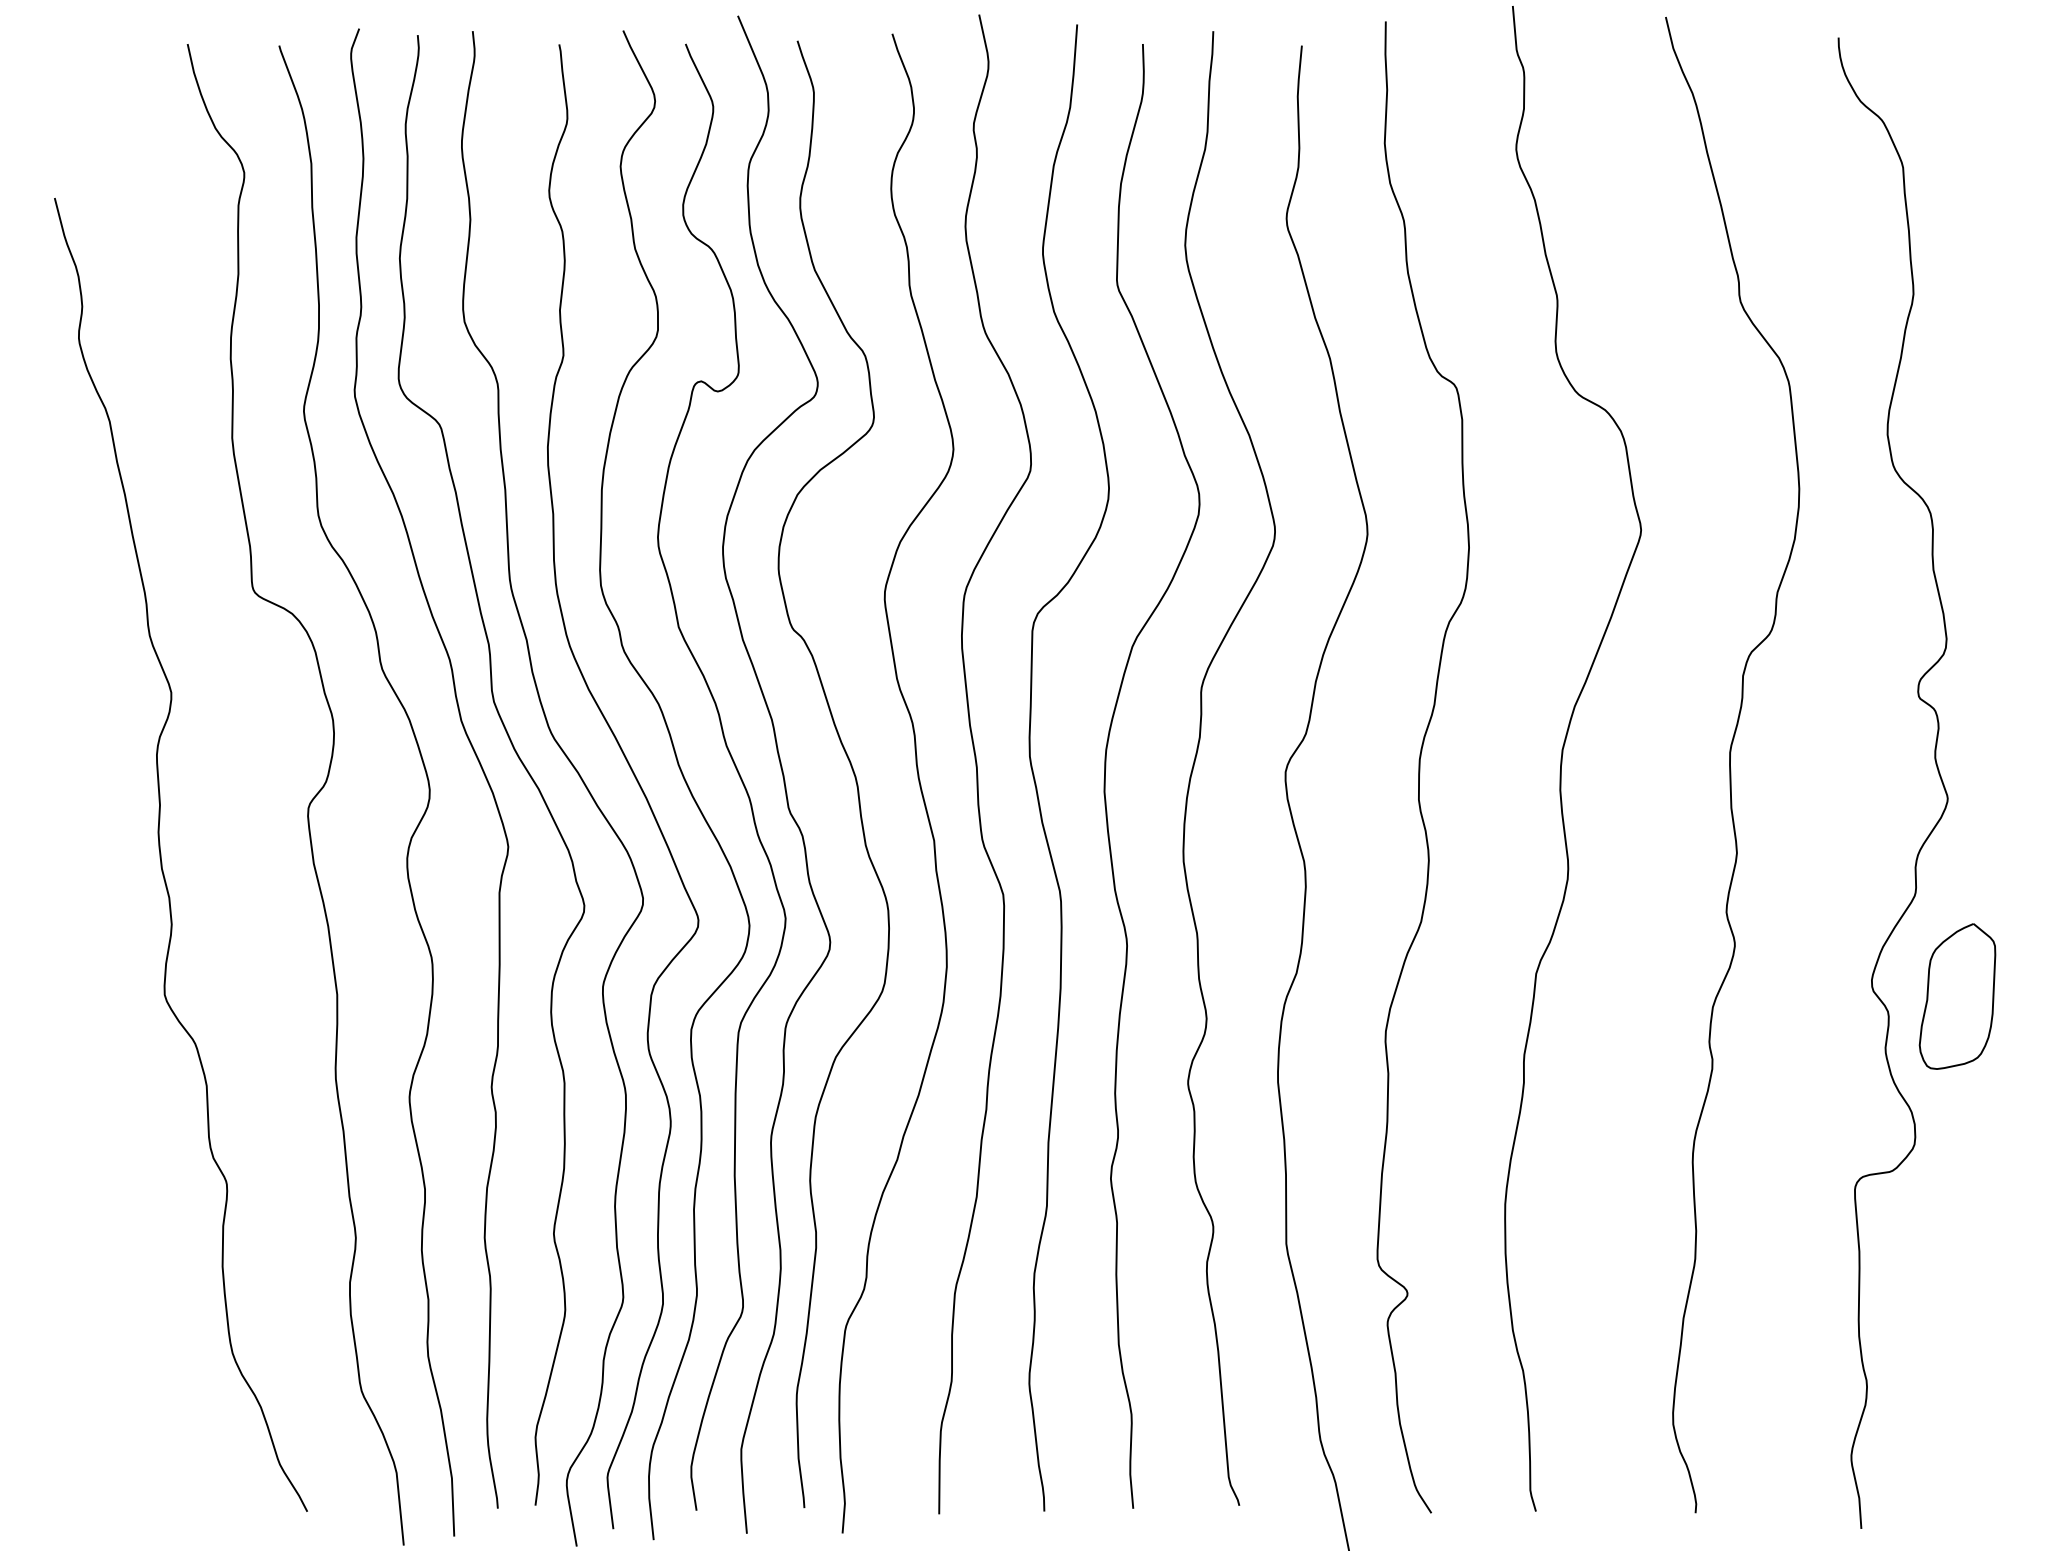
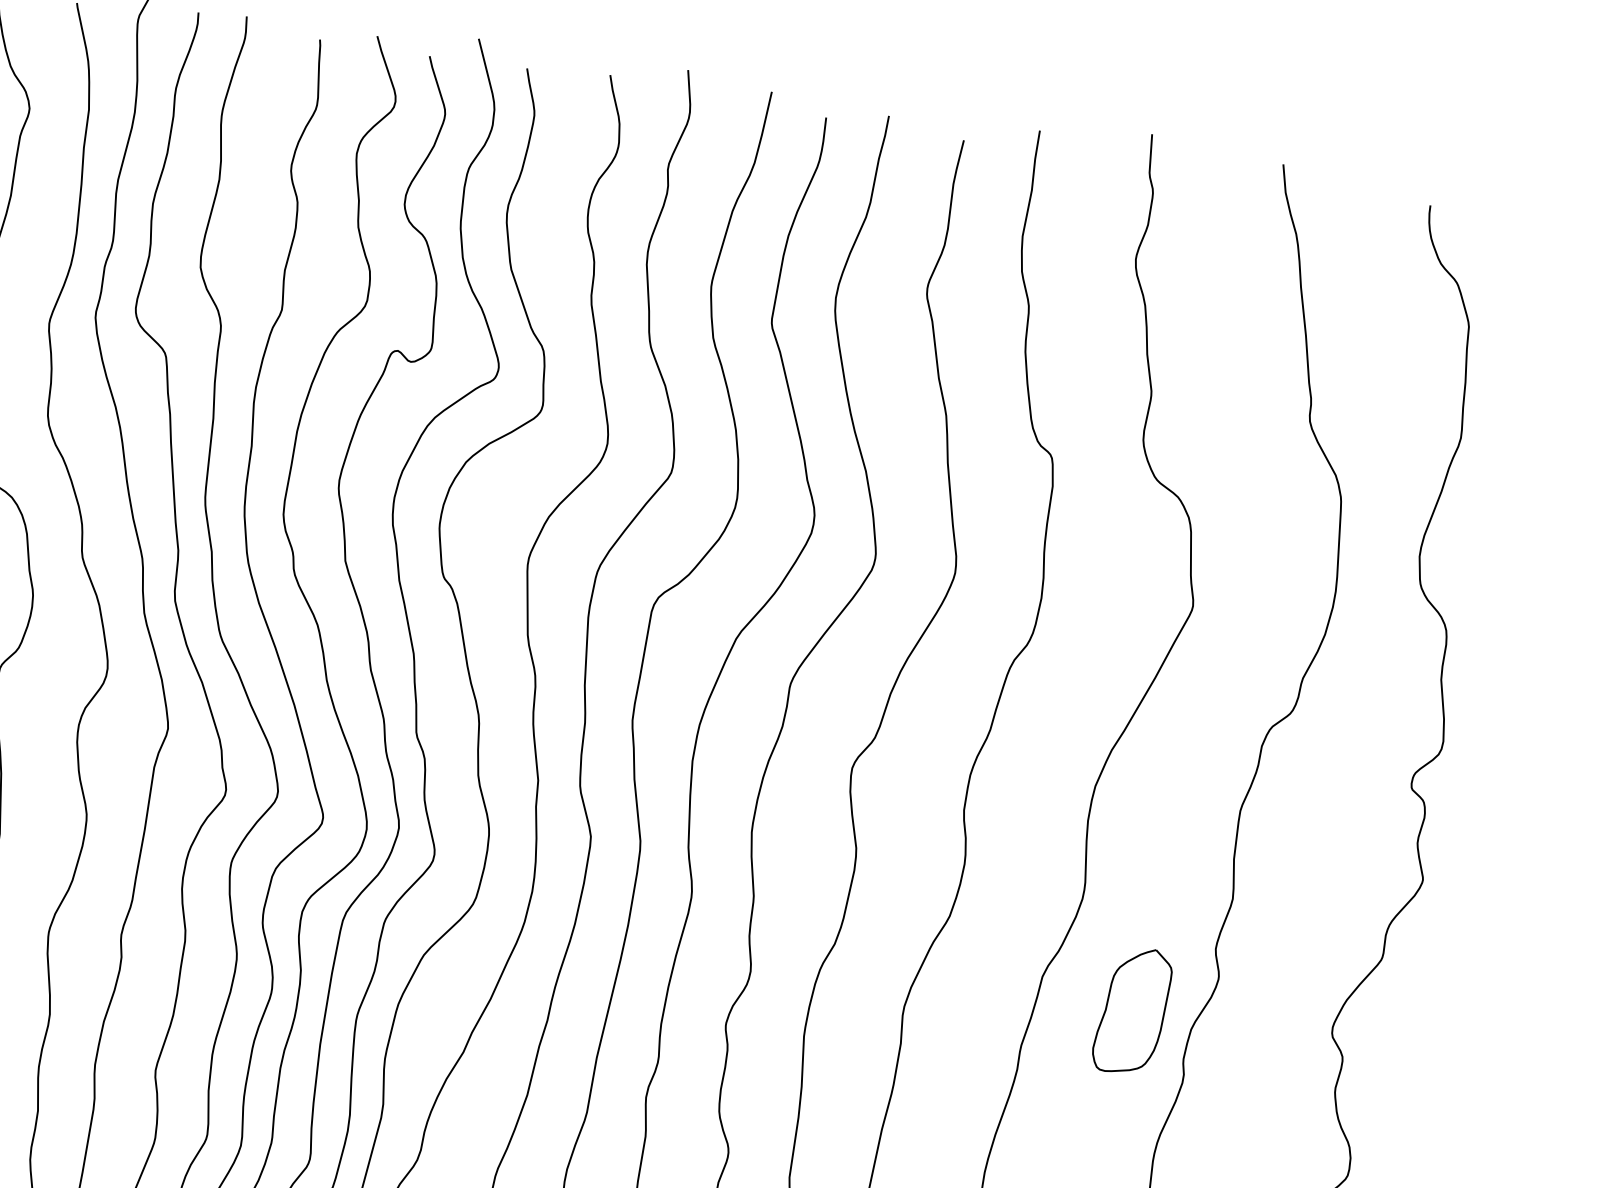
part: (1957, 996) -> (1132, 1010), moved

